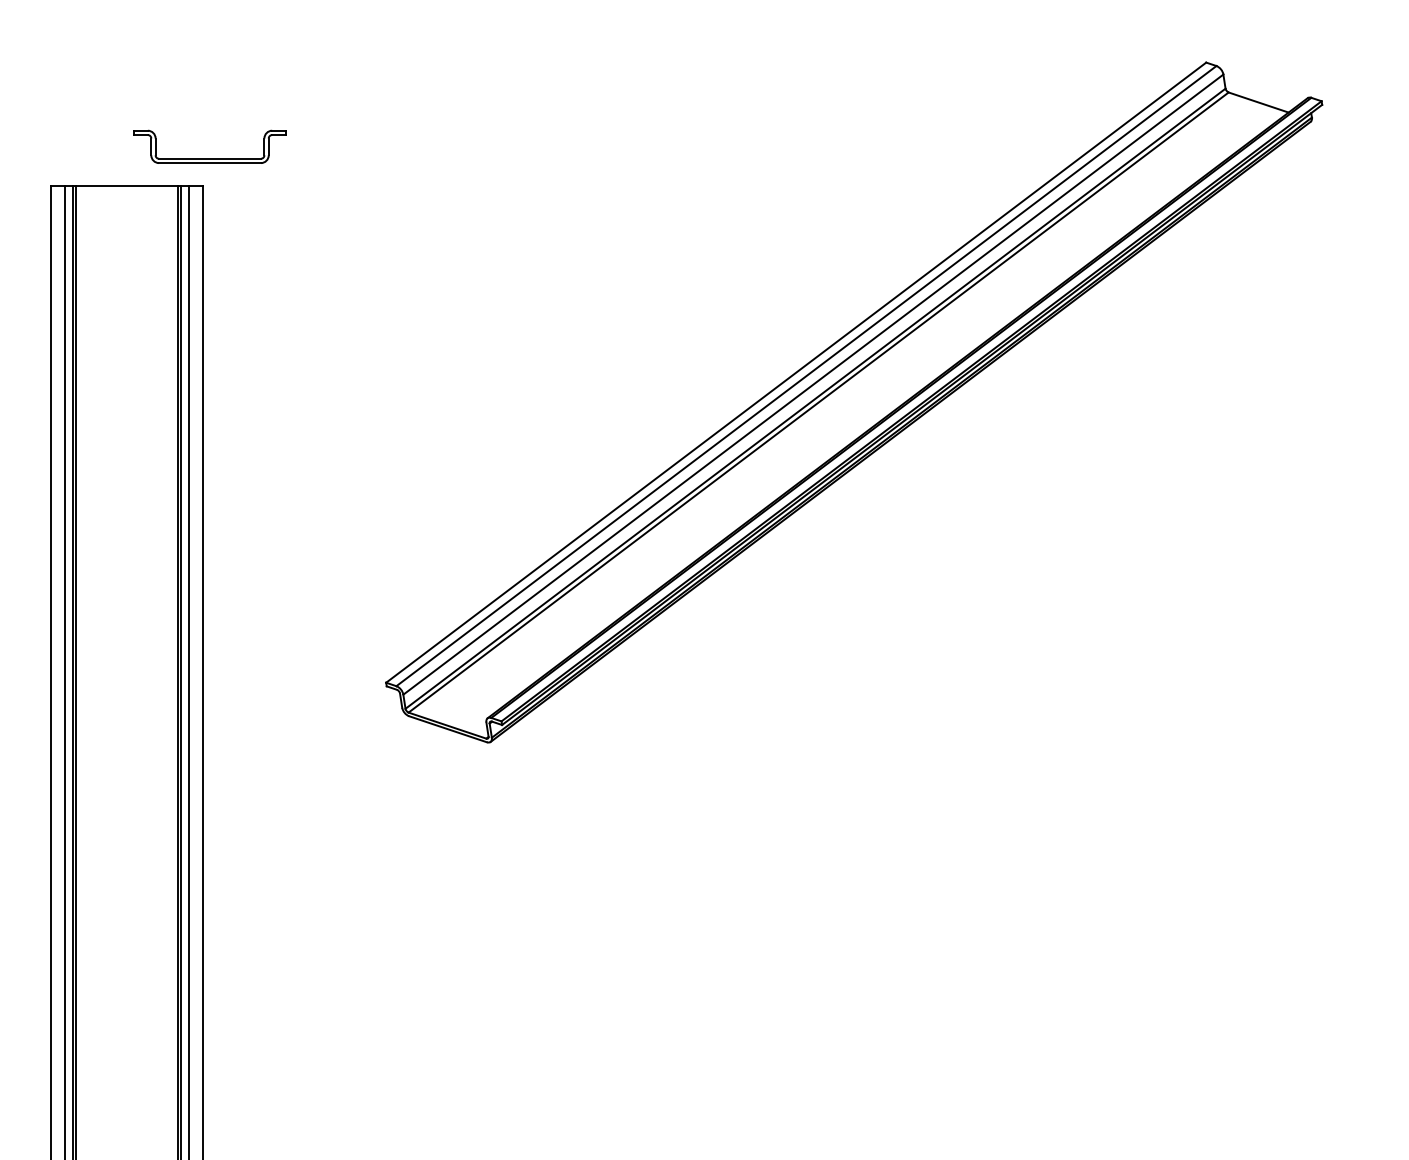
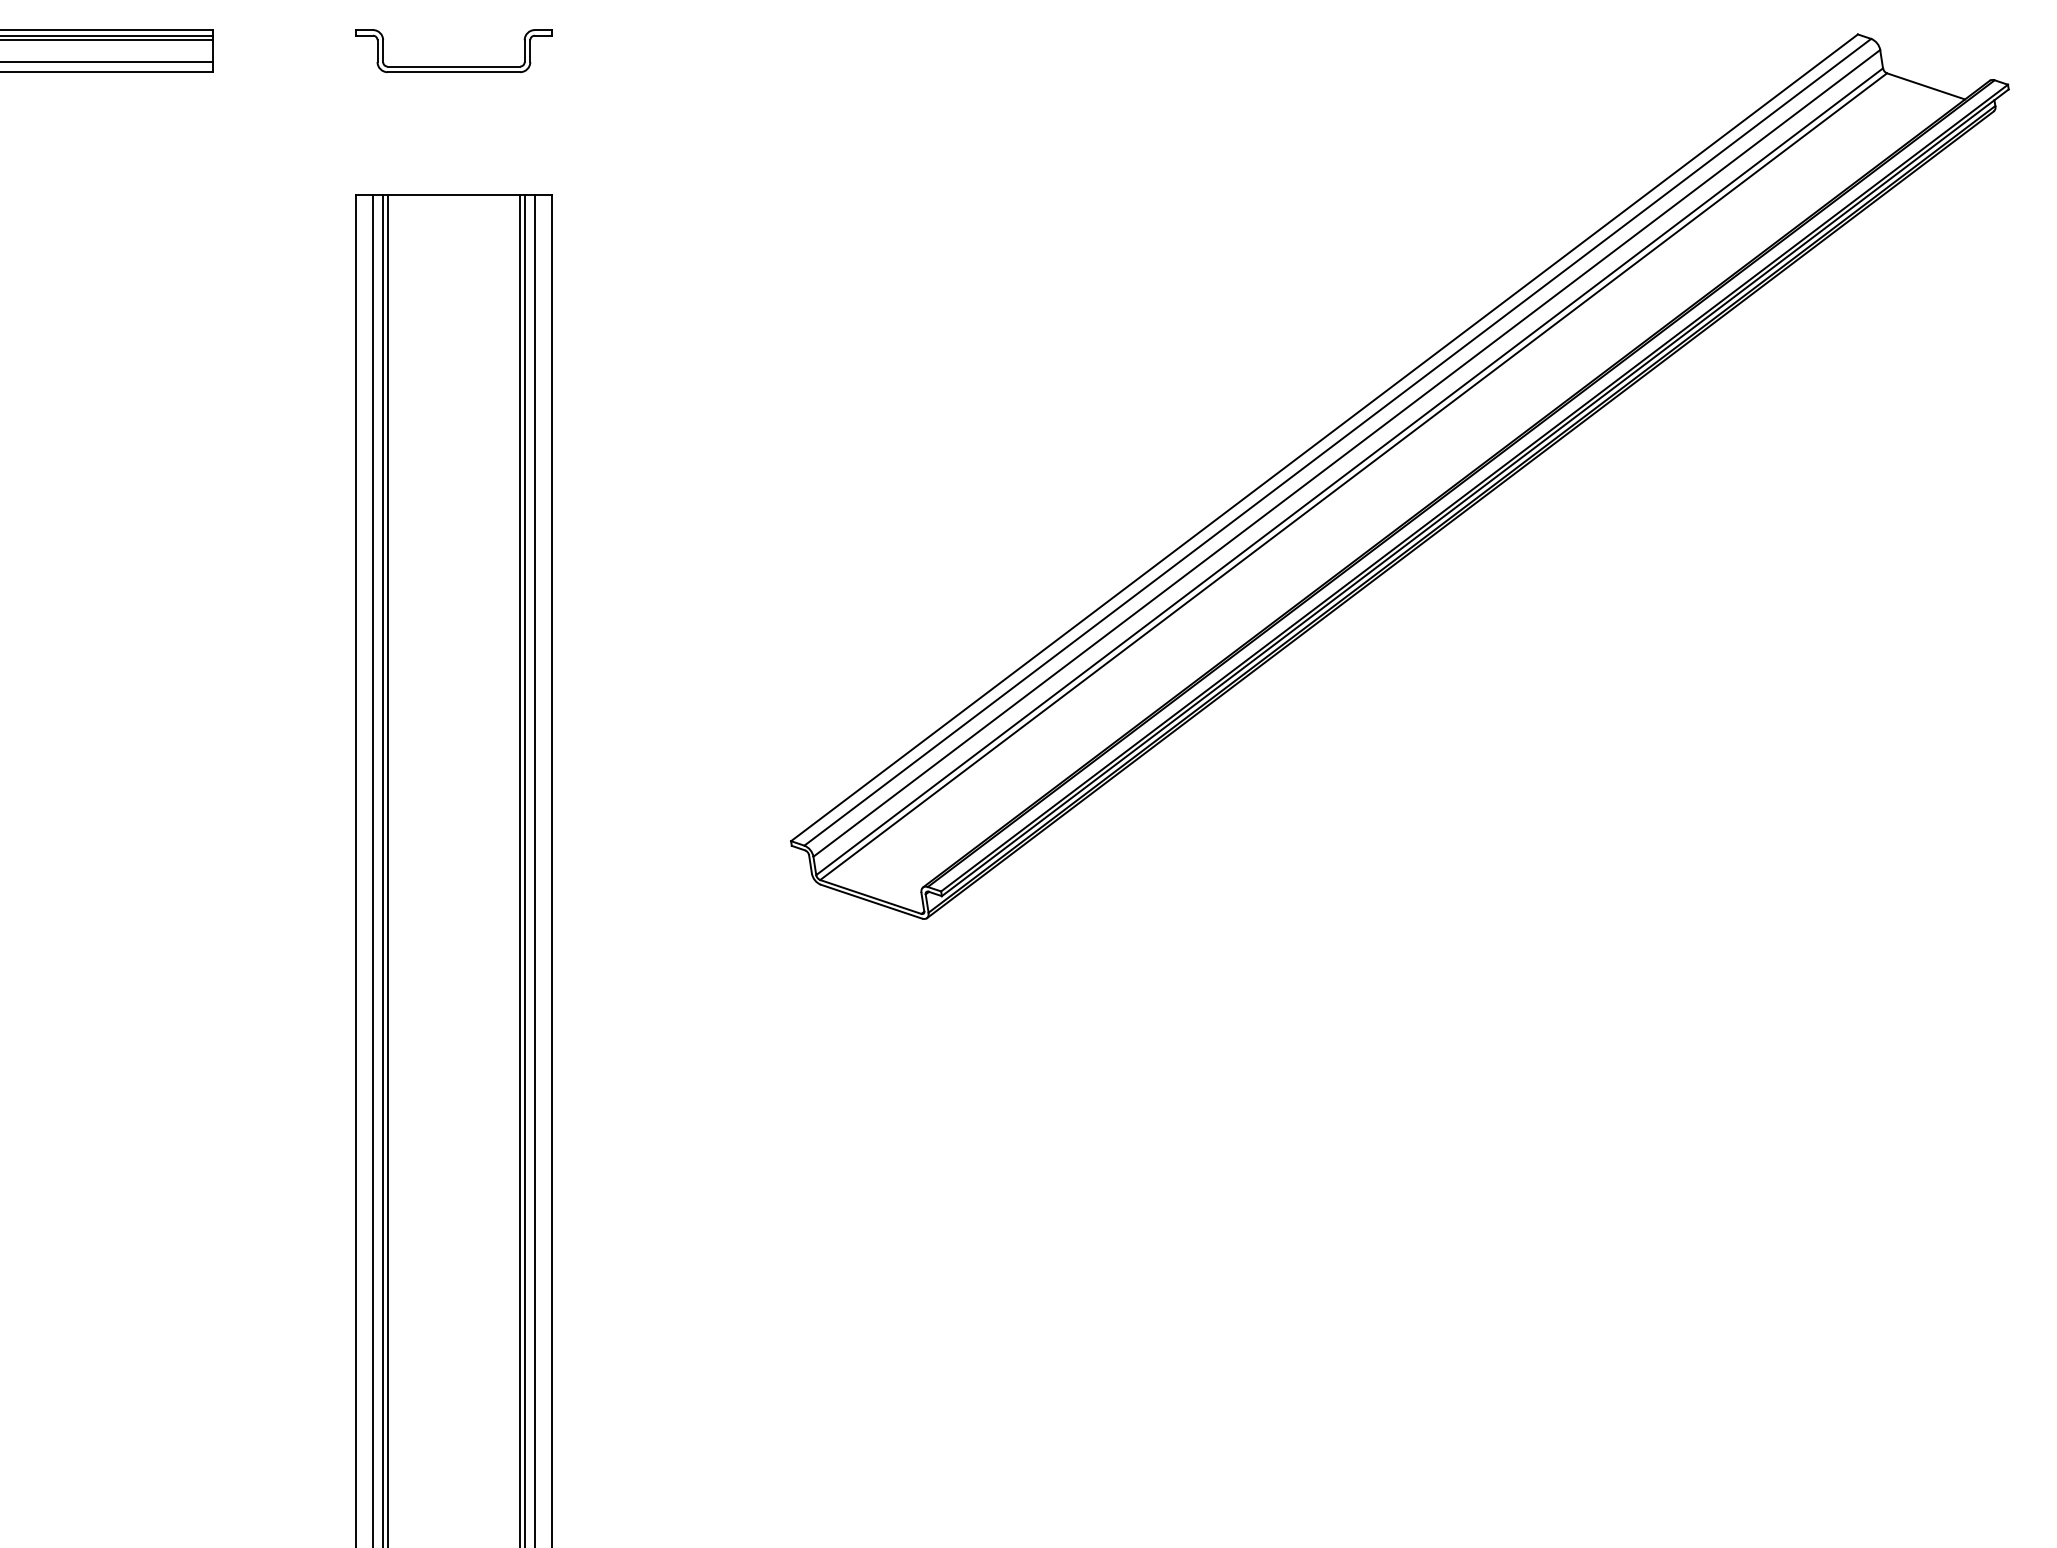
part: (209, 158) -> (453, 66), moved

